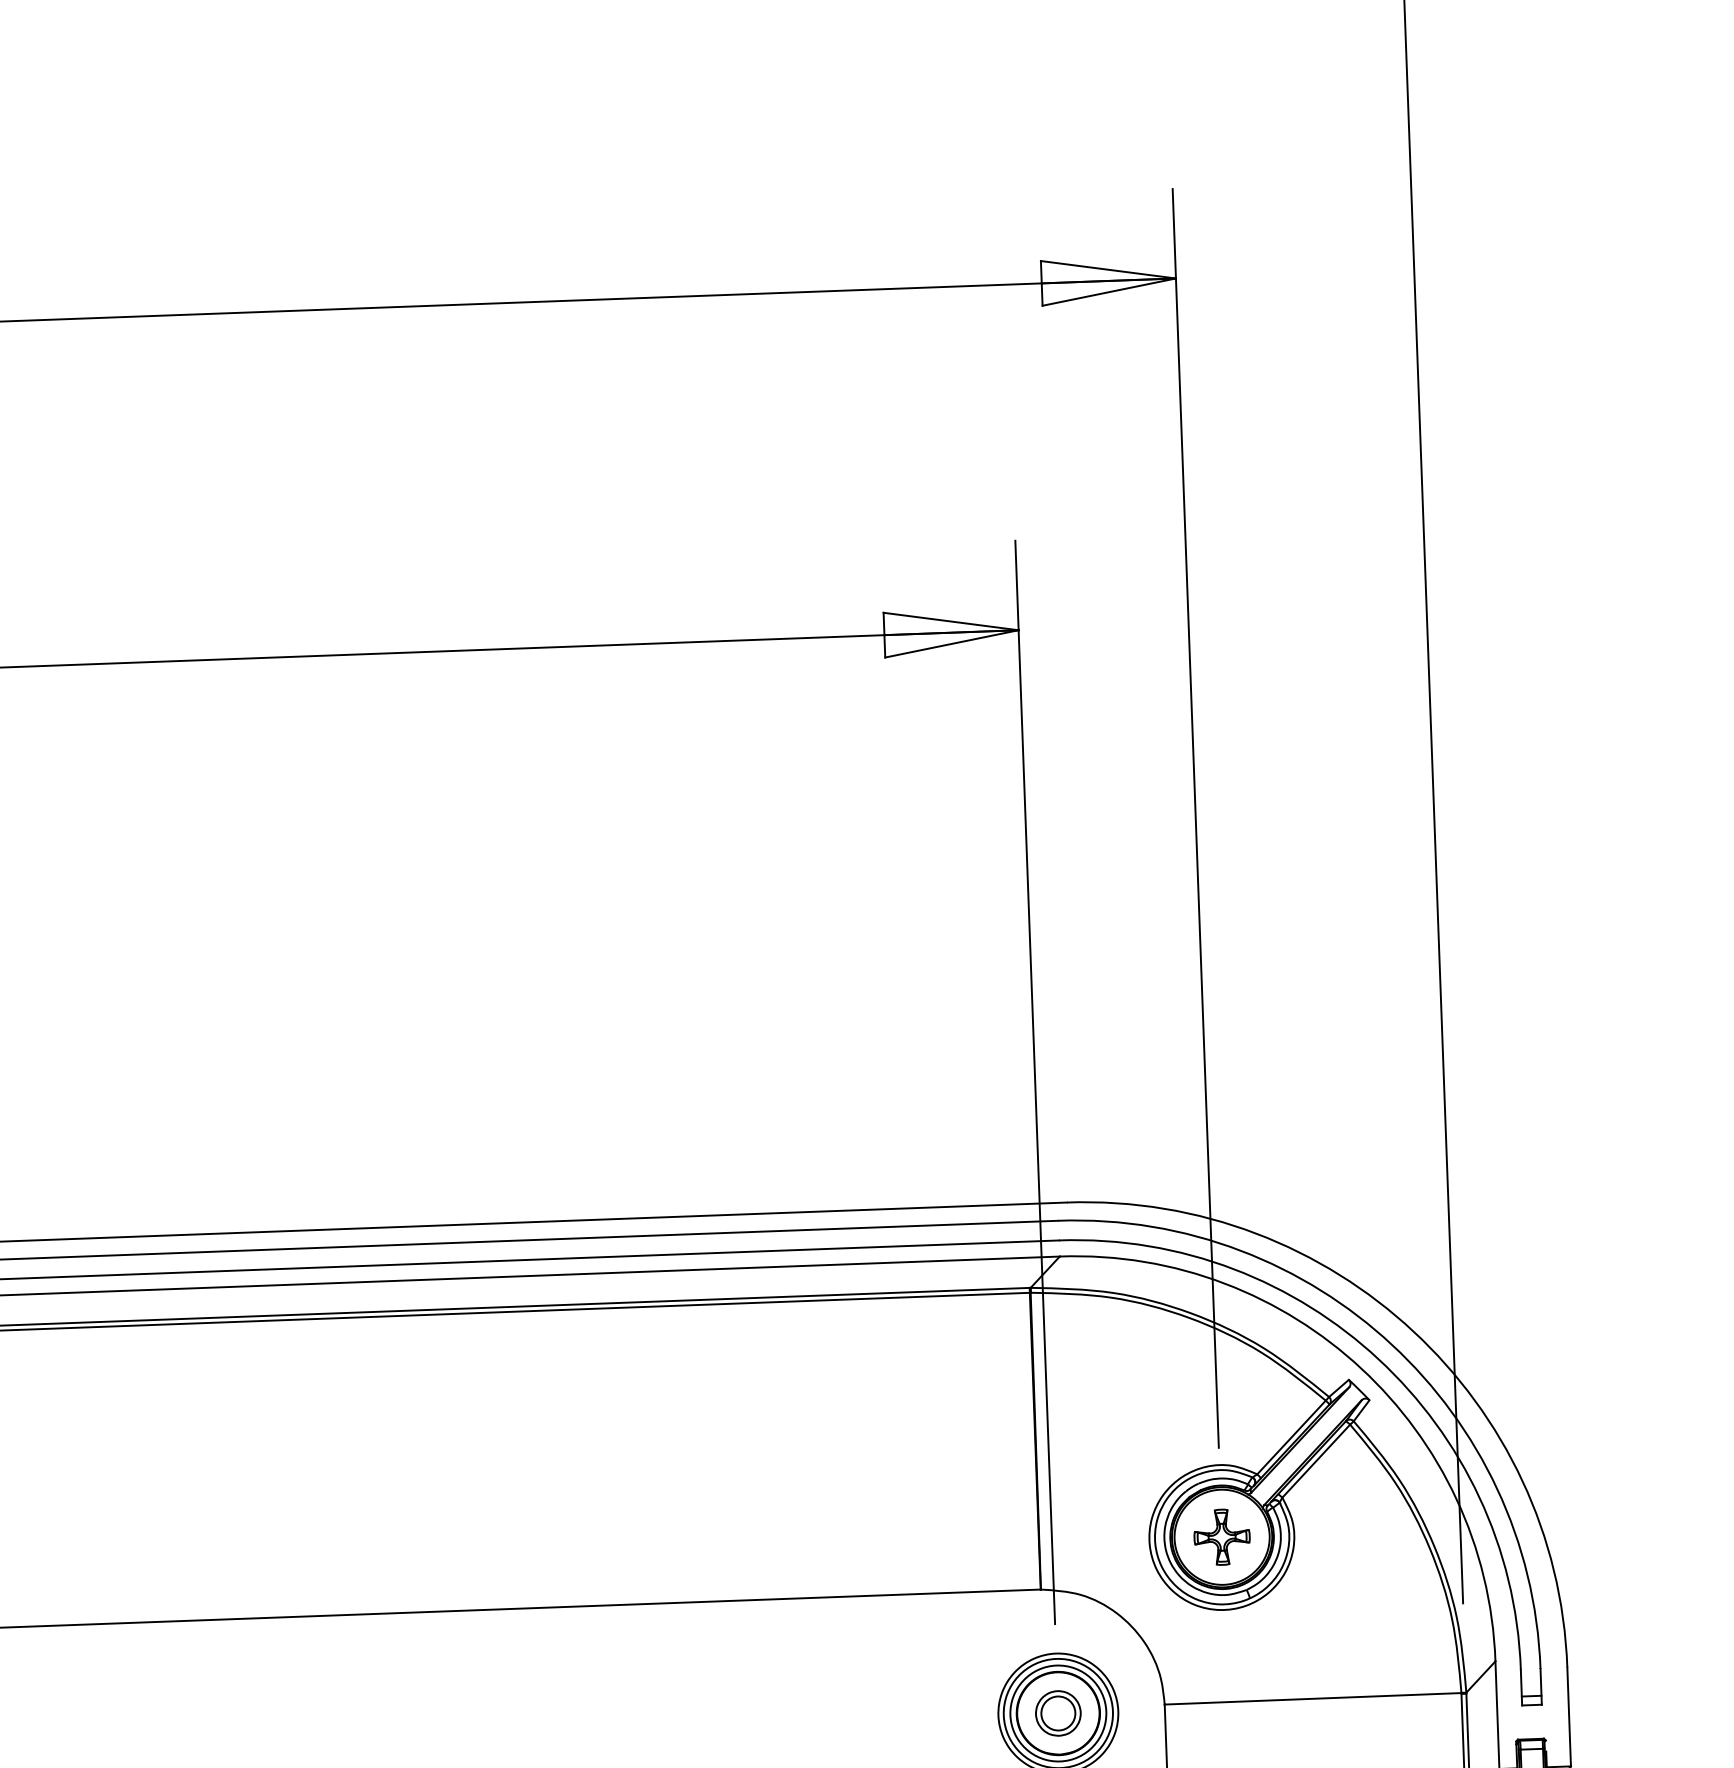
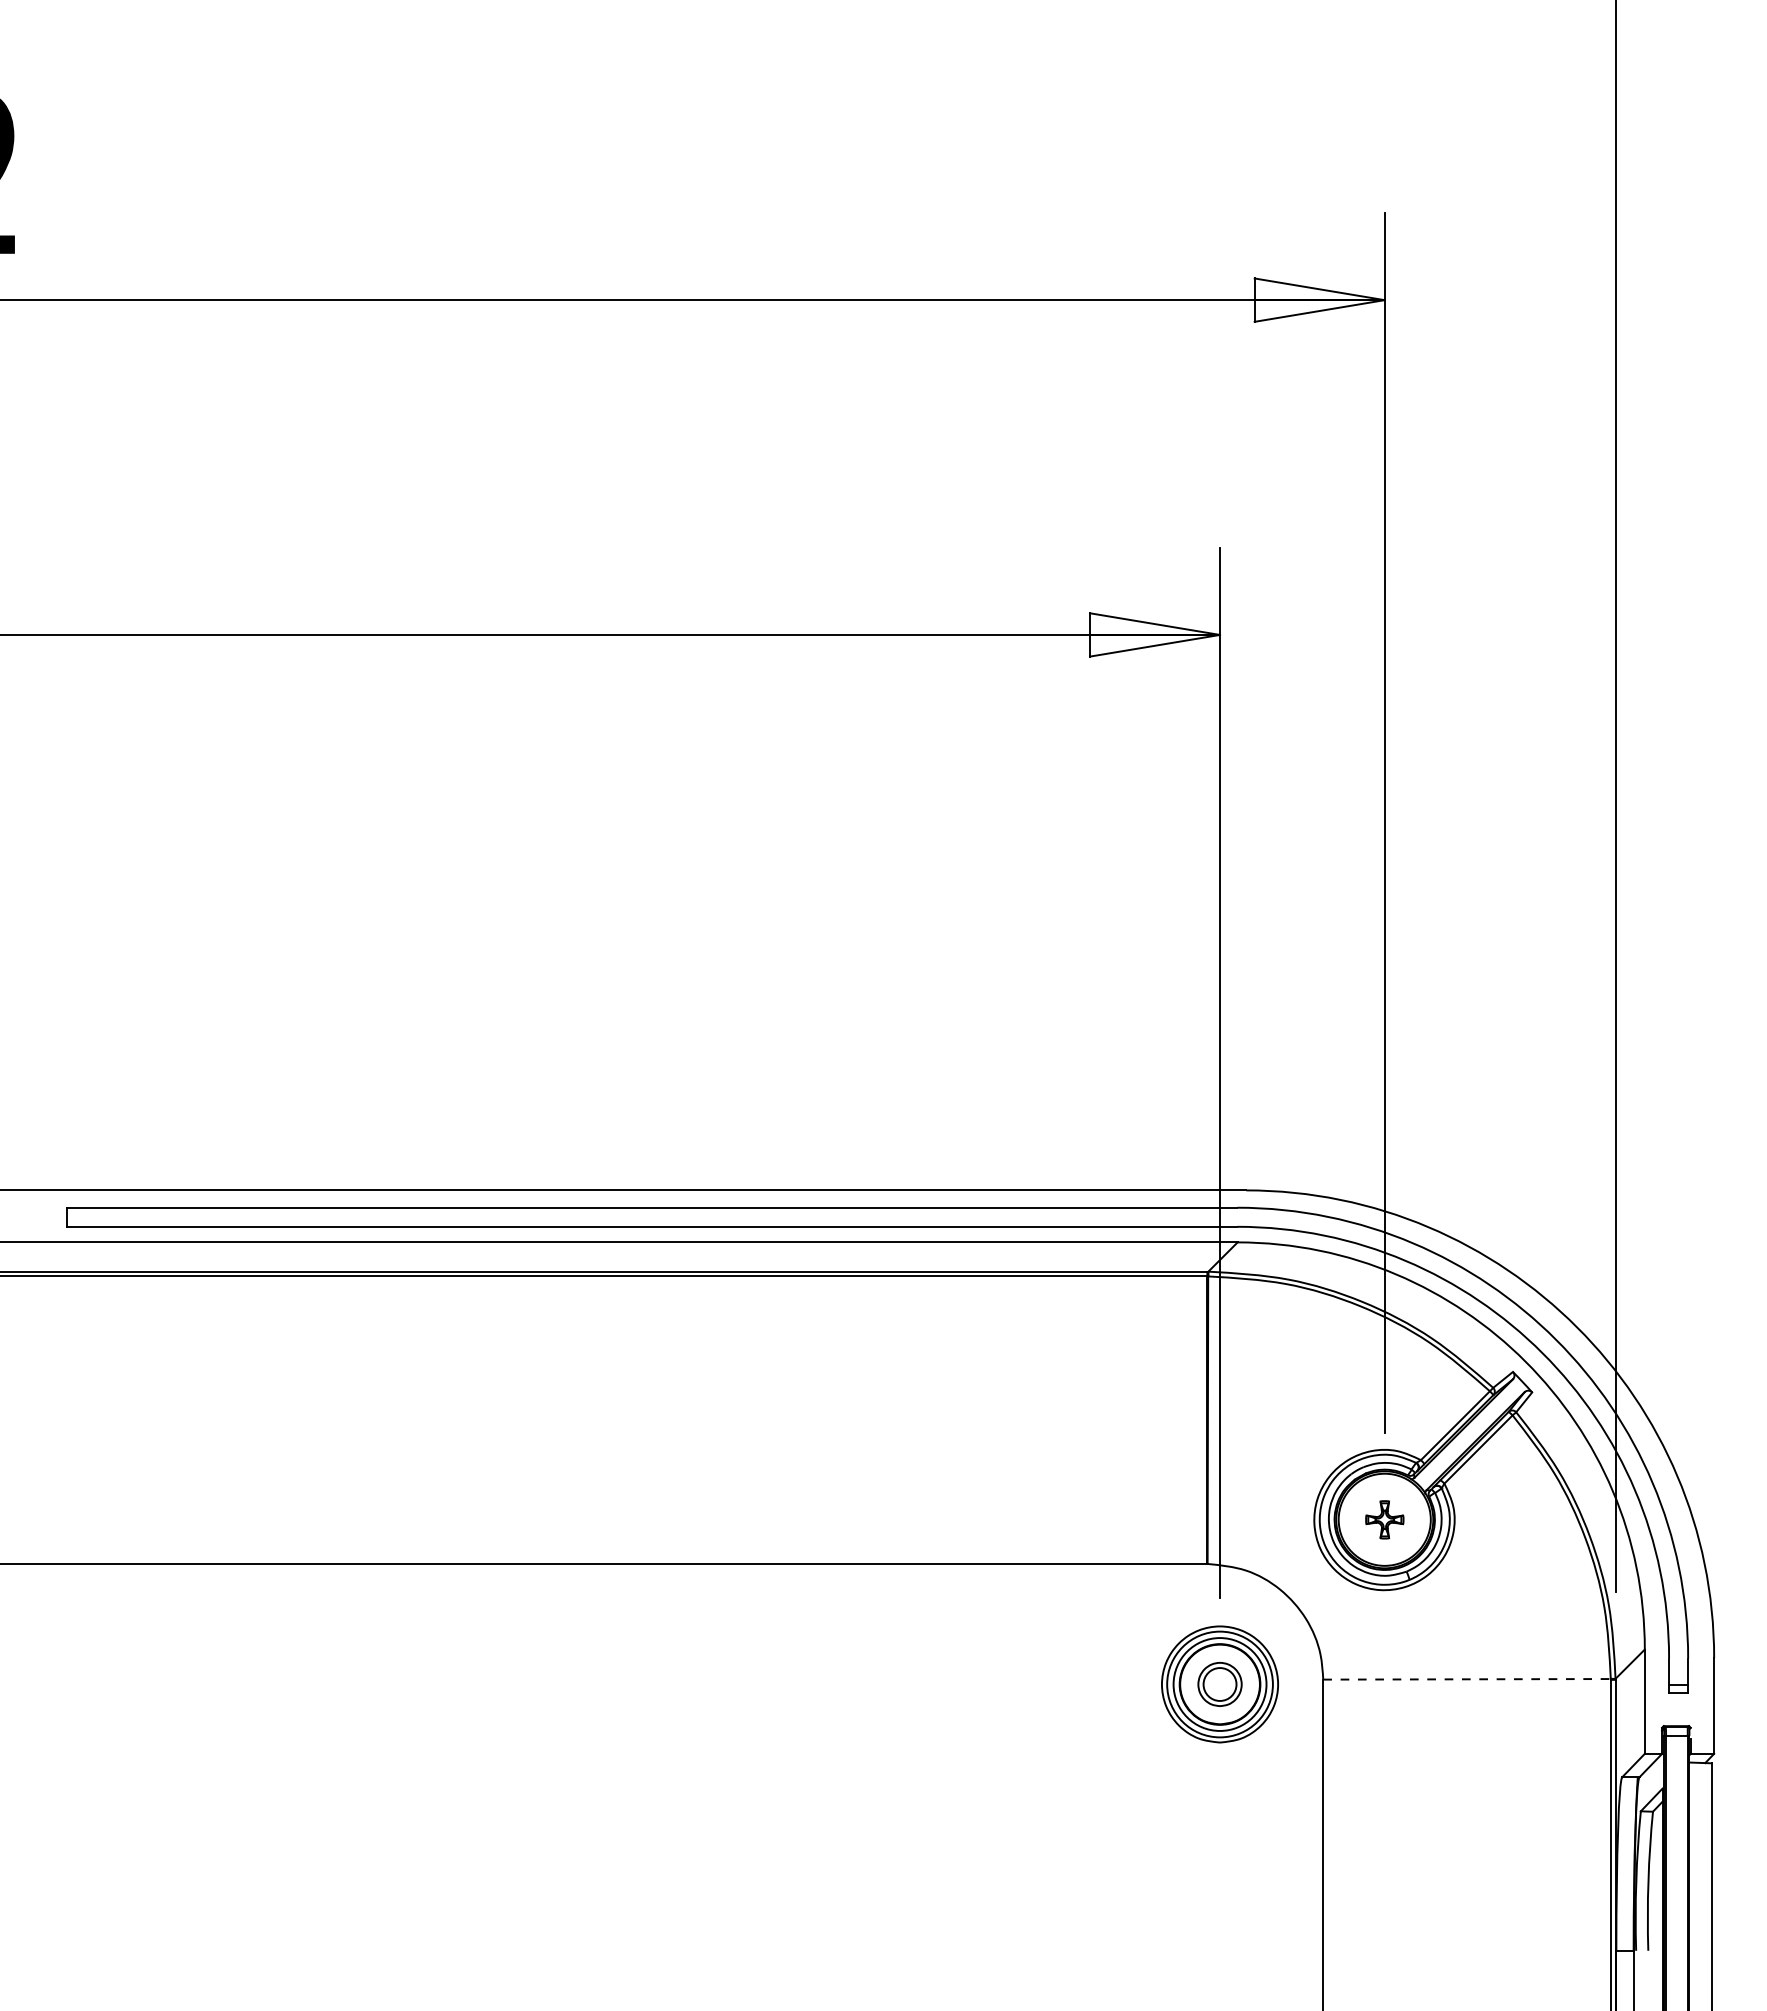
part: (1221, 1536) -> (1384, 1519), size x0.7
line: (1313, 1698) -> (1467, 1679), solid -> dashed

